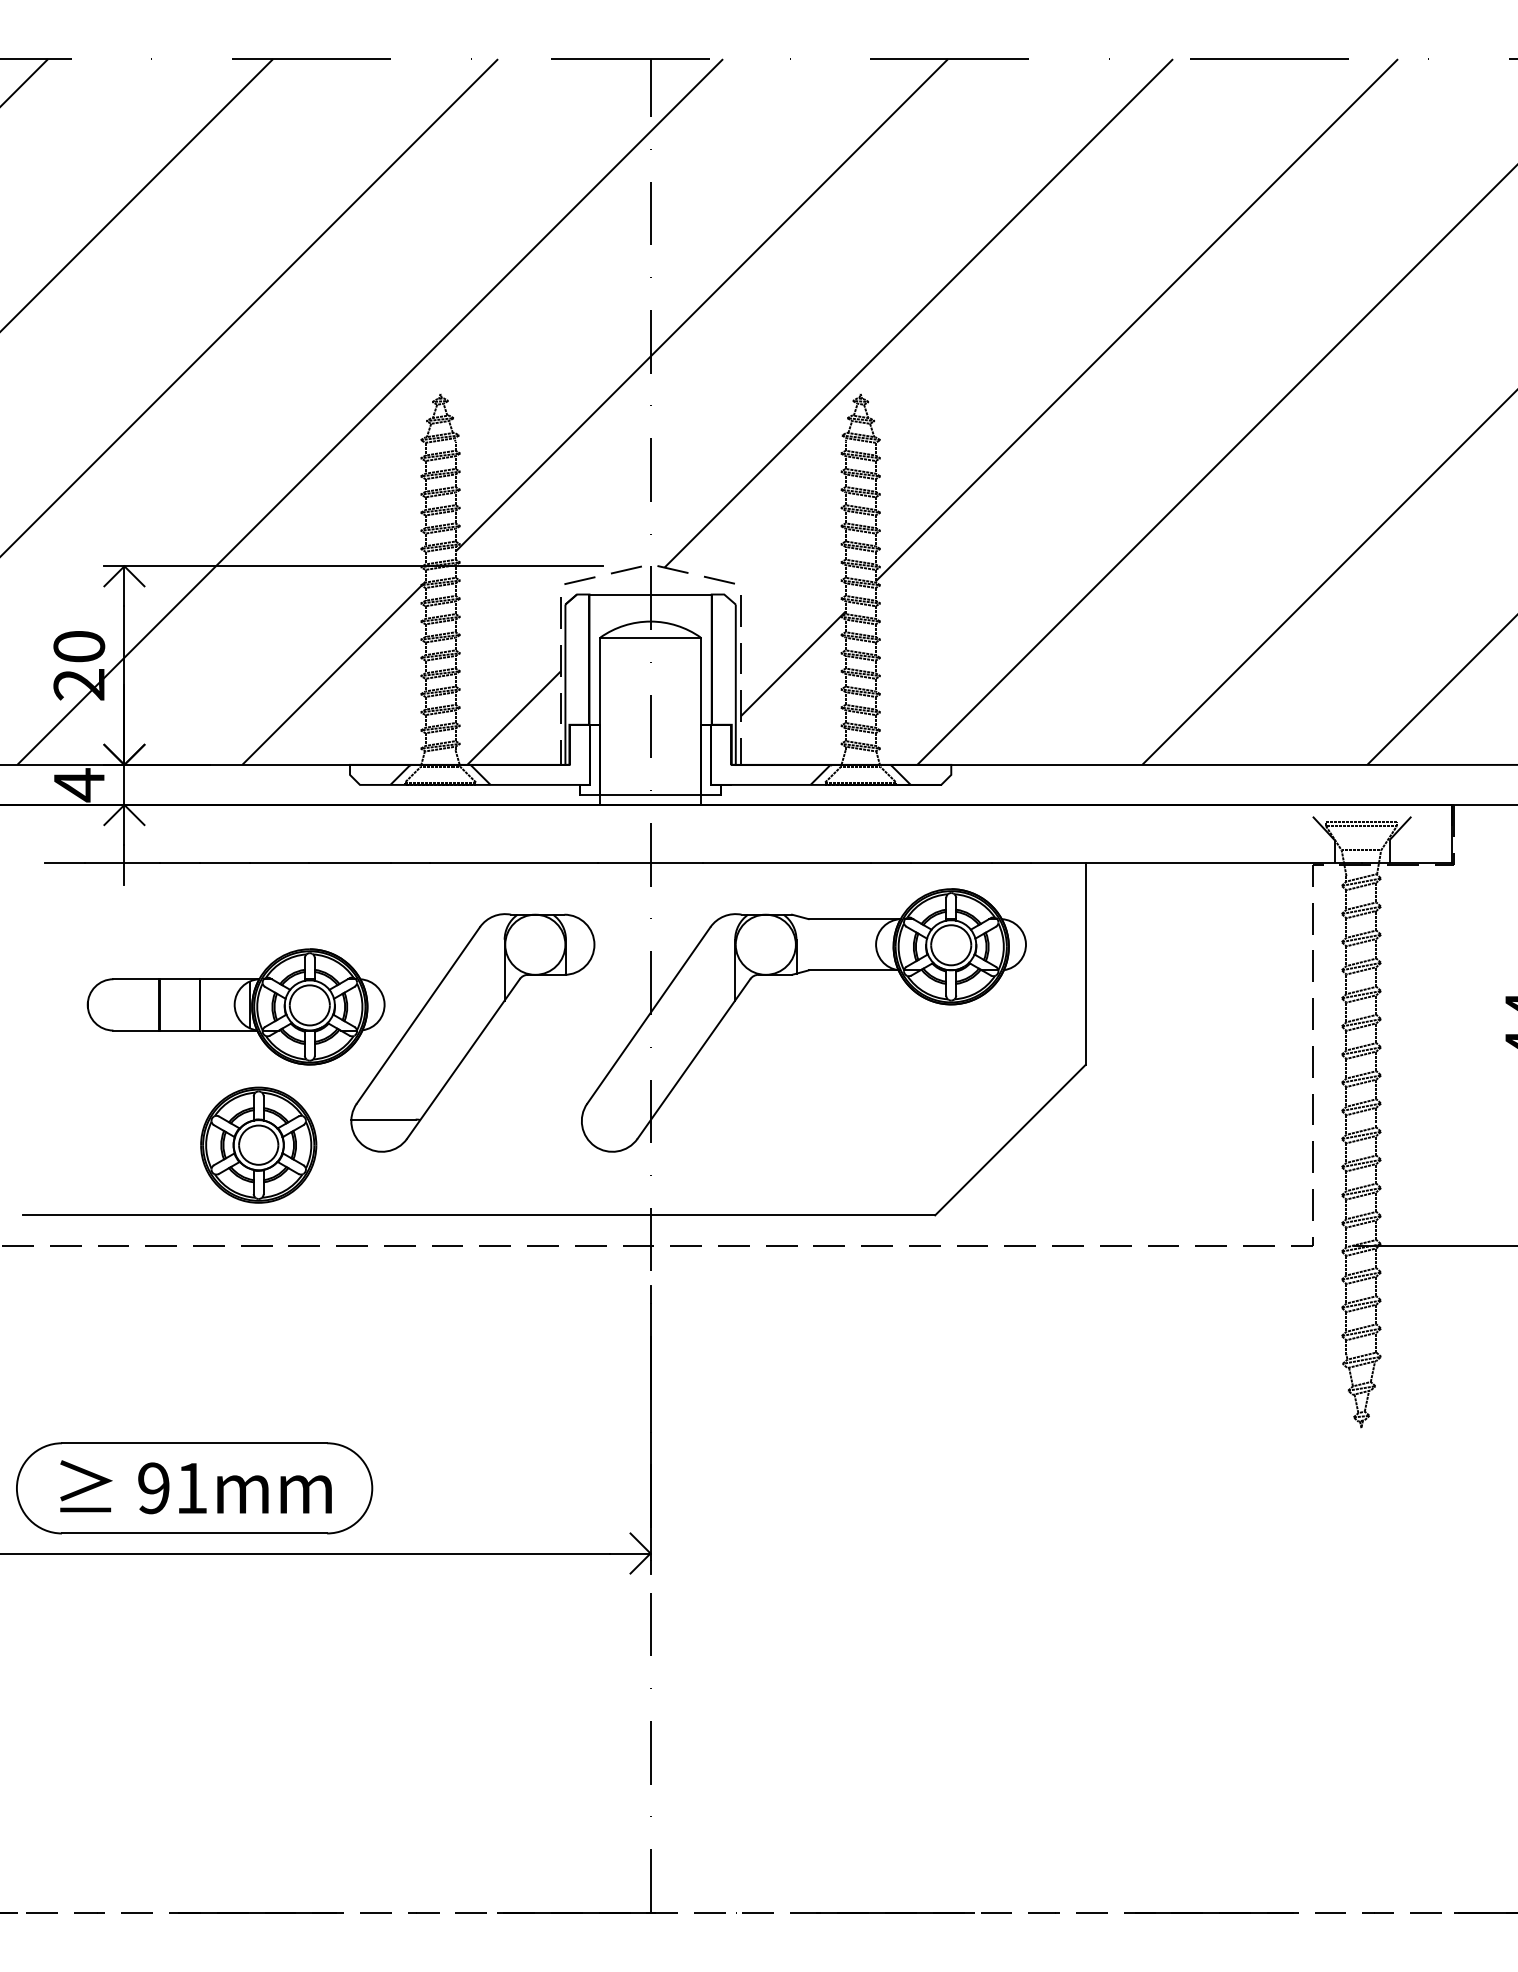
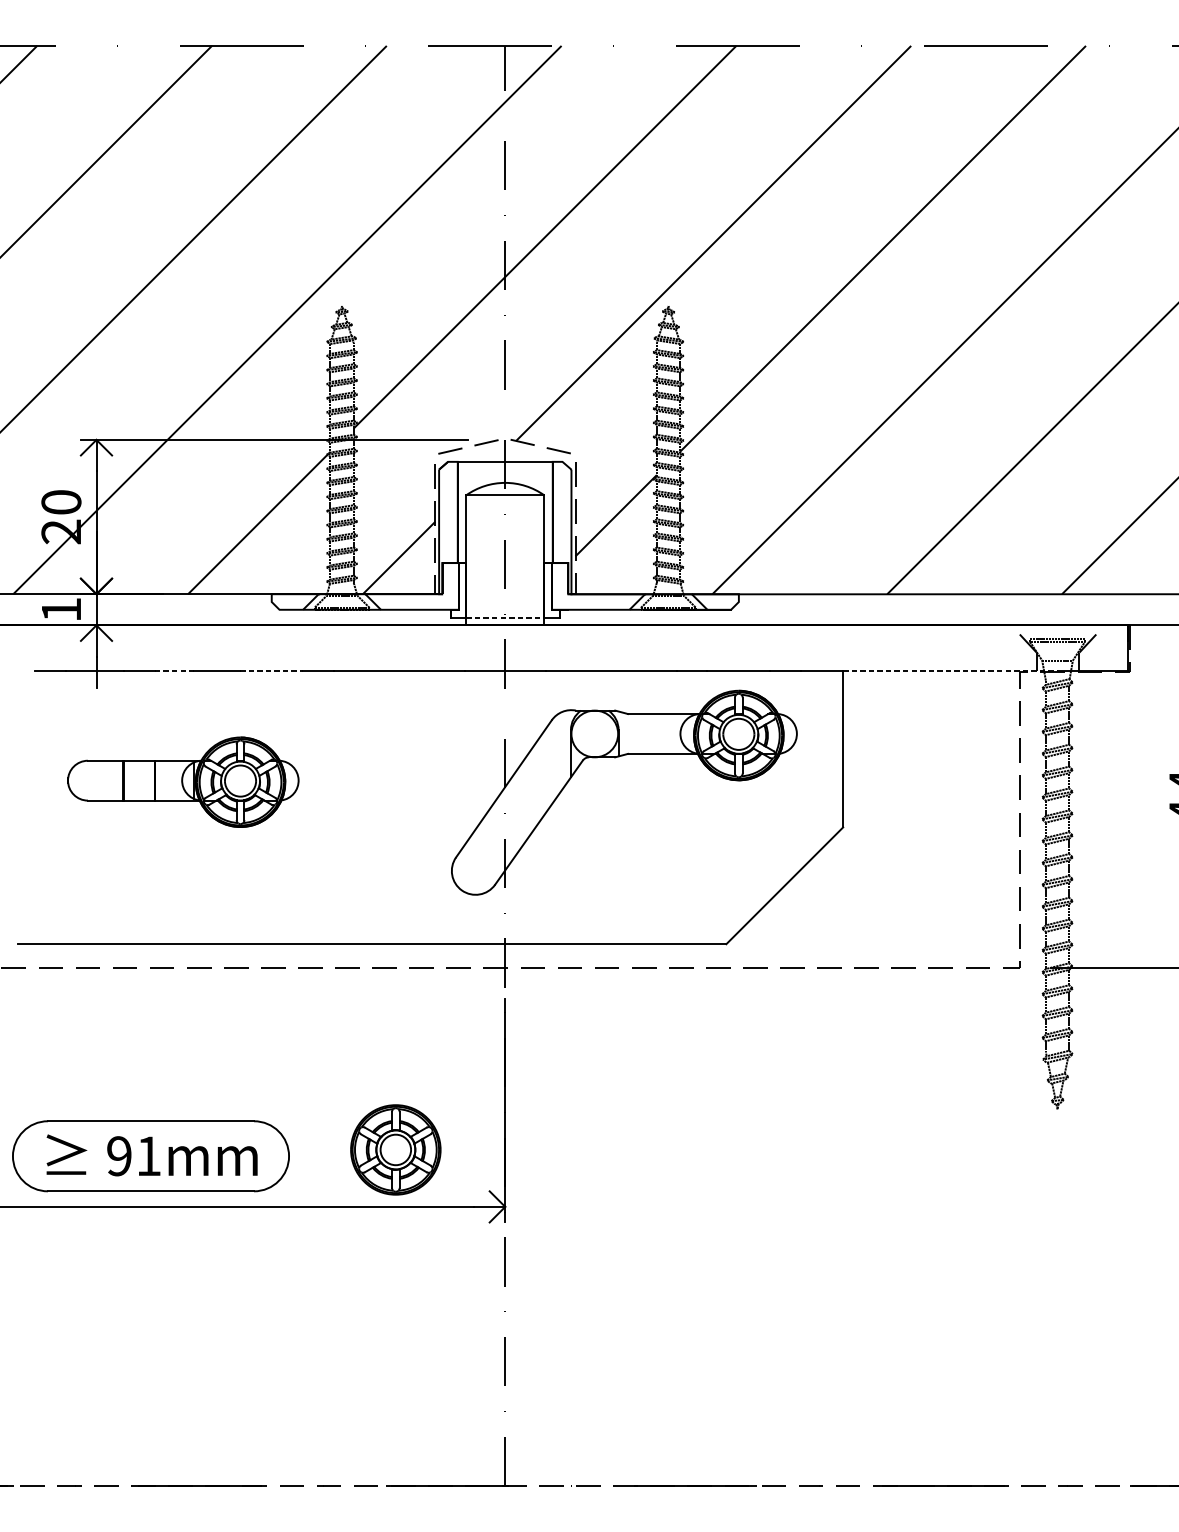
text: (79, 785) -> (61, 610), 4 -> 1
line: (651, 794) -> (505, 617), solid -> dashed
line: (225, 863) -> (175, 670), solid -> dashed
line: (349, 863) -> (271, 670), solid -> dashed
line: (1224, 863) -> (951, 670), solid -> dashed
part: (472, 1032) -> (366, 802), removed
part: (258, 1144) -> (395, 1149), moved

